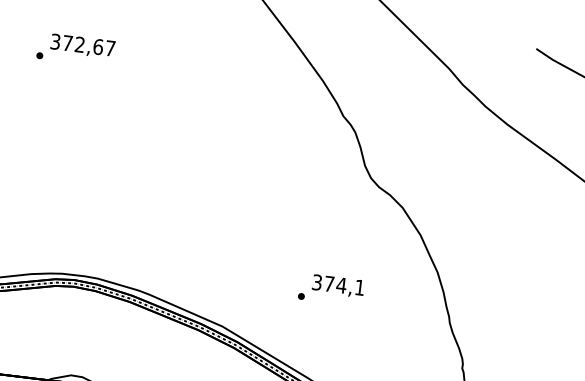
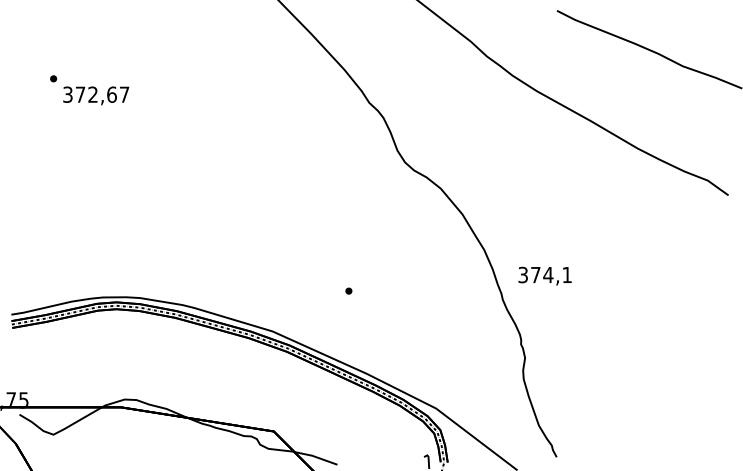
text: (83, 45) -> (96, 95), moved
text: (337, 285) -> (544, 275), moved

